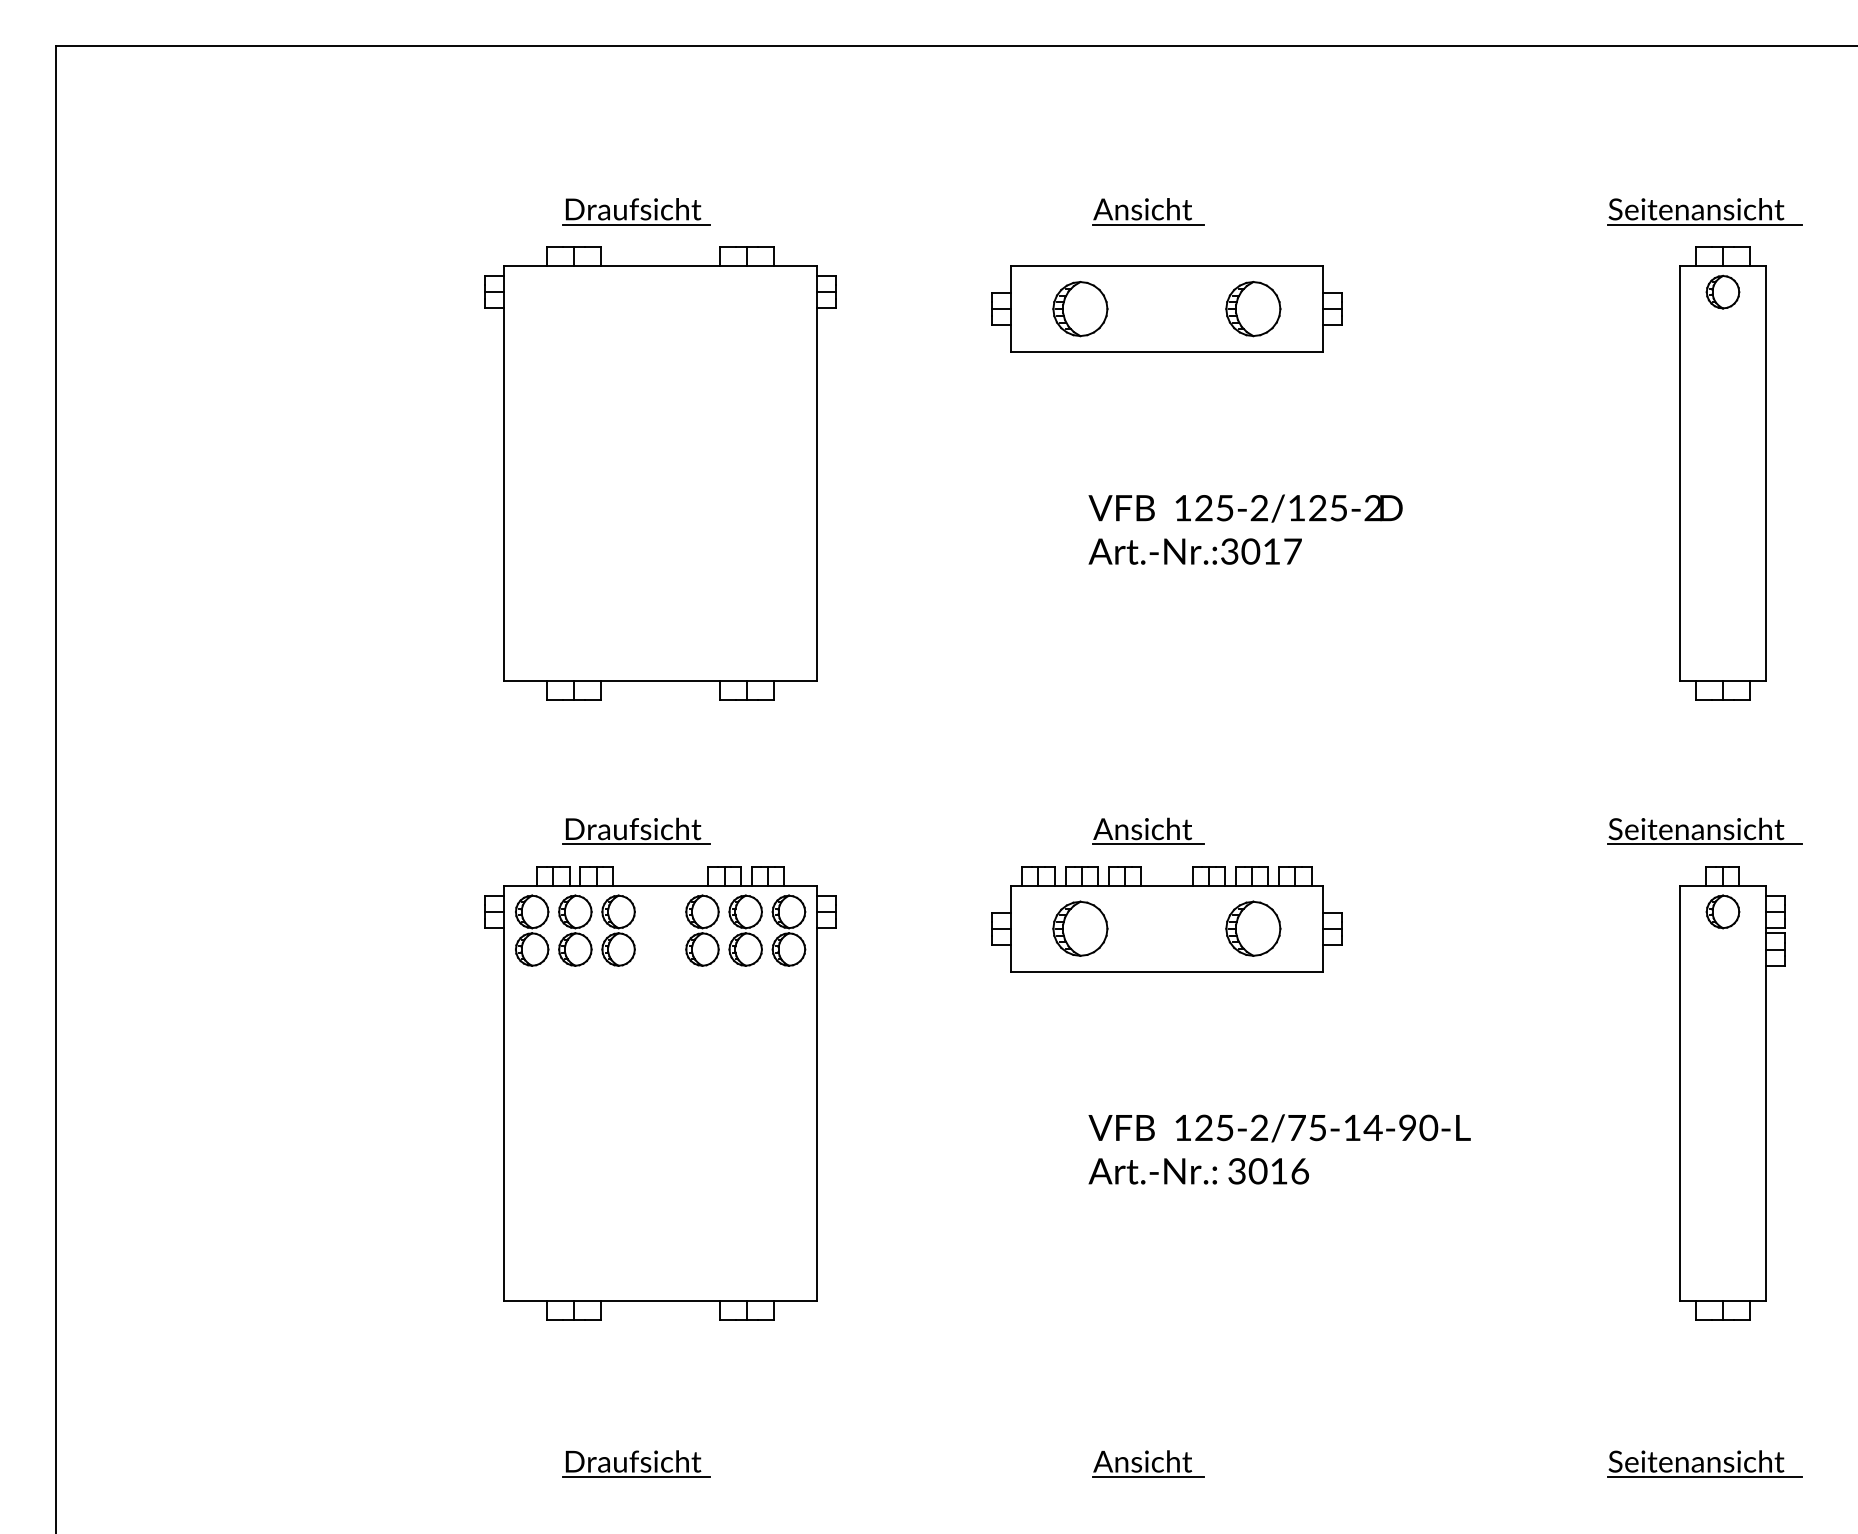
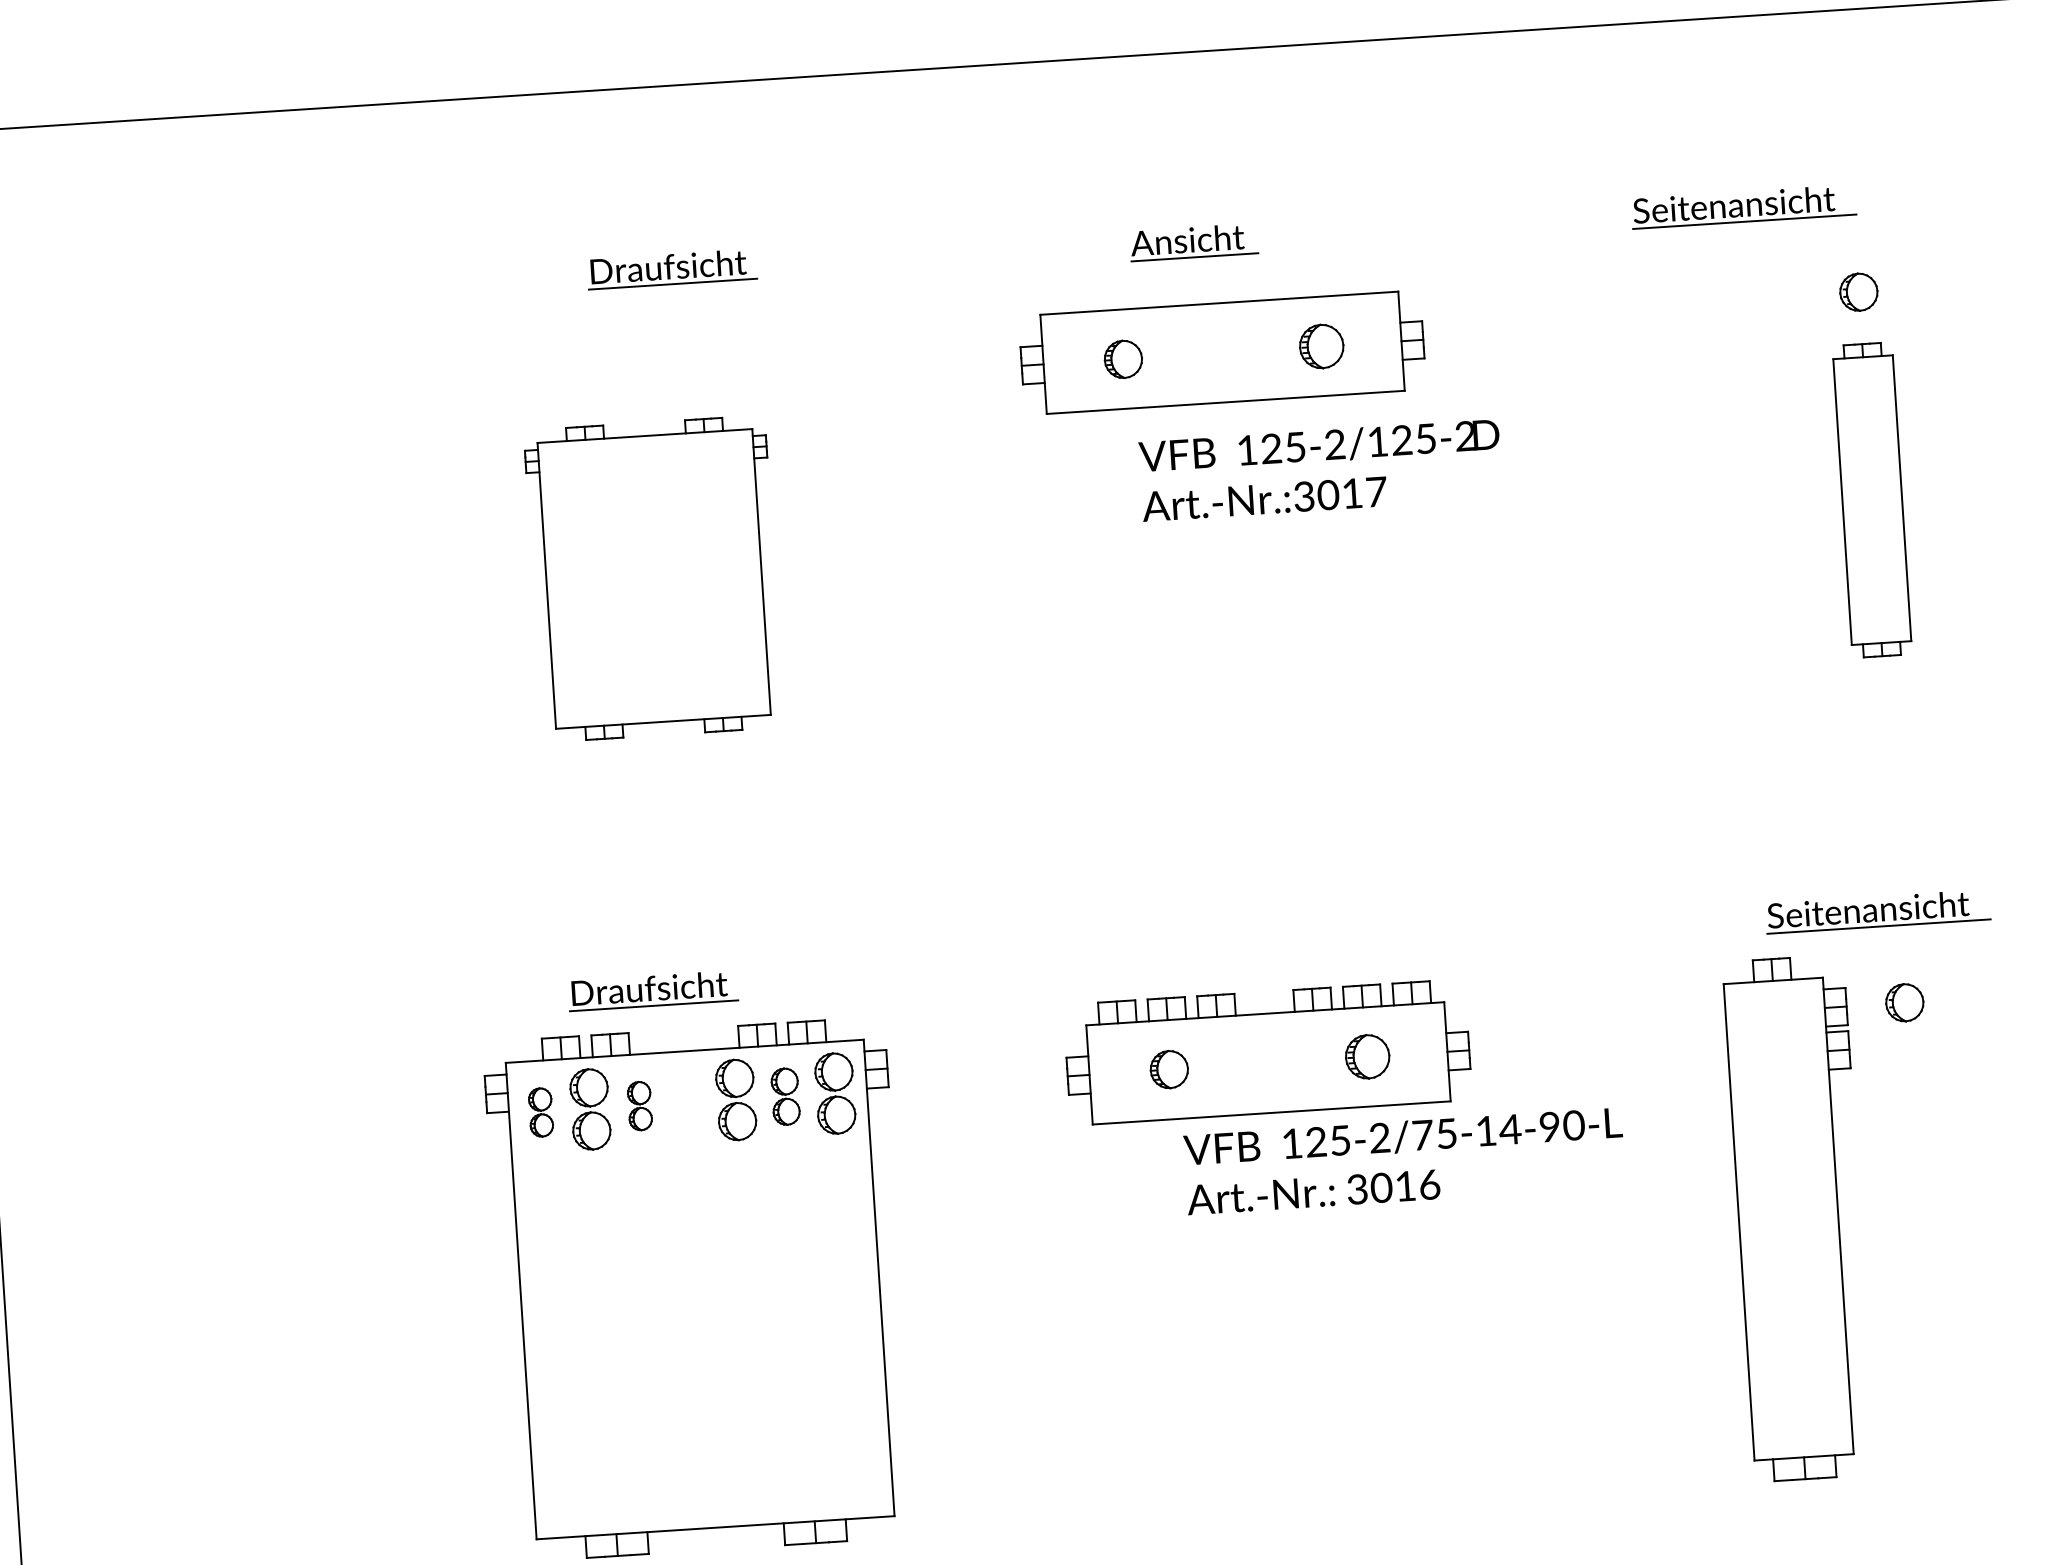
part: (636, 211) -> (672, 269), moved
part: (1704, 211) -> (1743, 206), moved
part: (1080, 309) -> (1123, 359), size x0.6
part: (1253, 309) -> (1321, 346), size x0.7
part: (660, 473) -> (654, 578), size x0.6
part: (1722, 473) -> (1871, 500), size x0.6
text: (1245, 529) -> (1320, 470), moved
part: (1148, 830) -> (1240, 952), removed
part: (1080, 928) -> (1169, 1069), size x0.6
part: (1253, 928) -> (1367, 1056), size x0.7
part: (532, 930) -> (541, 1112), size x0.6
part: (618, 930) -> (639, 1105), size x0.6
part: (745, 930) -> (785, 1096), size x0.7
part: (1732, 1093) -> (1799, 1218), moved
text: (1279, 1149) -> (1404, 1161), moved

